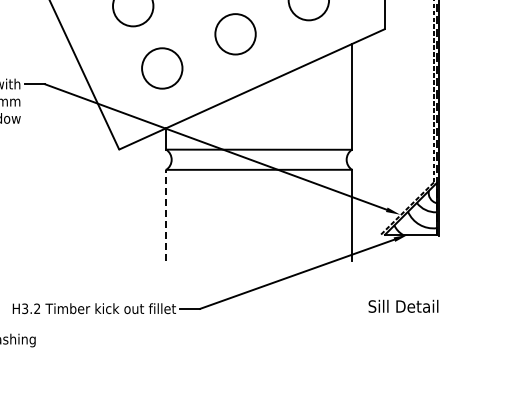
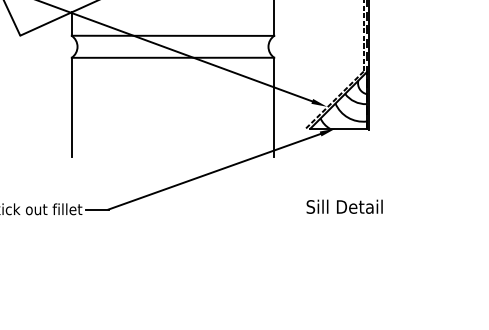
line: (166, 215) -> (71, 107), dashed -> solid
text: (403, 305) -> (344, 205), moved

